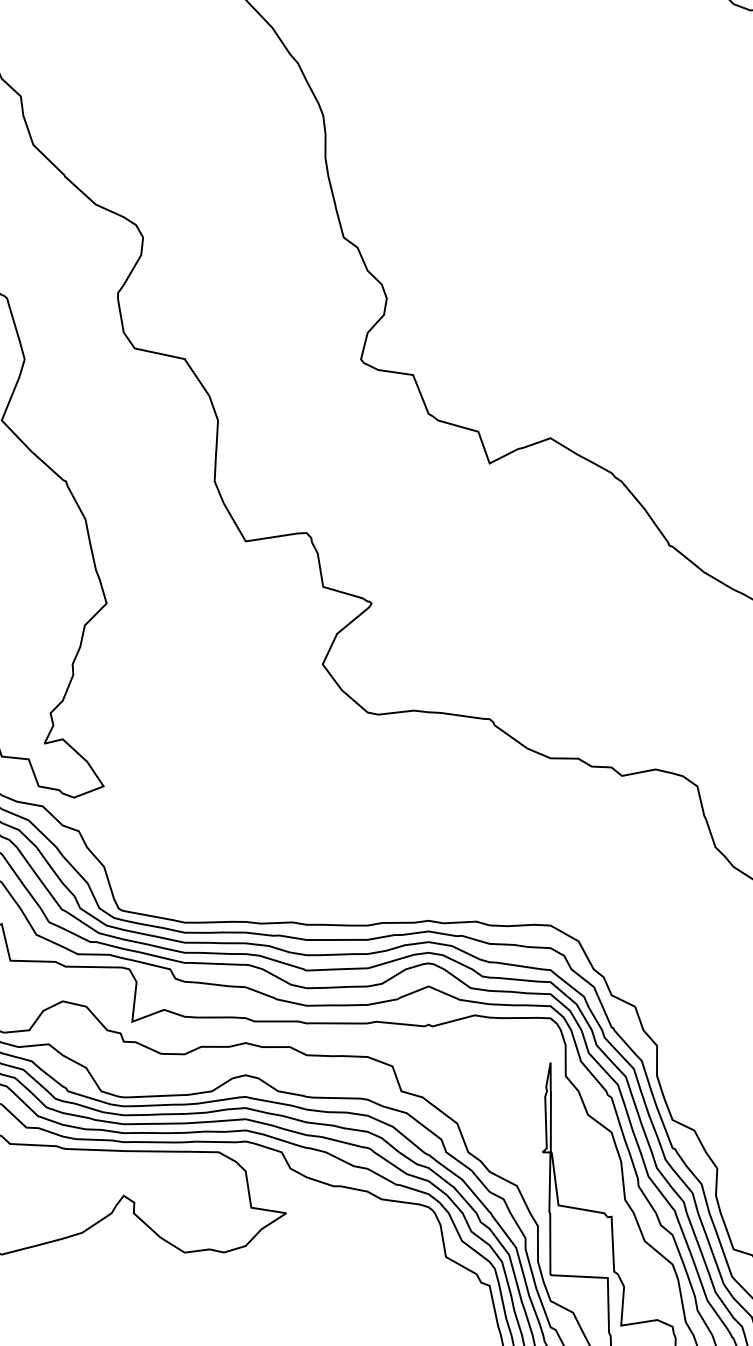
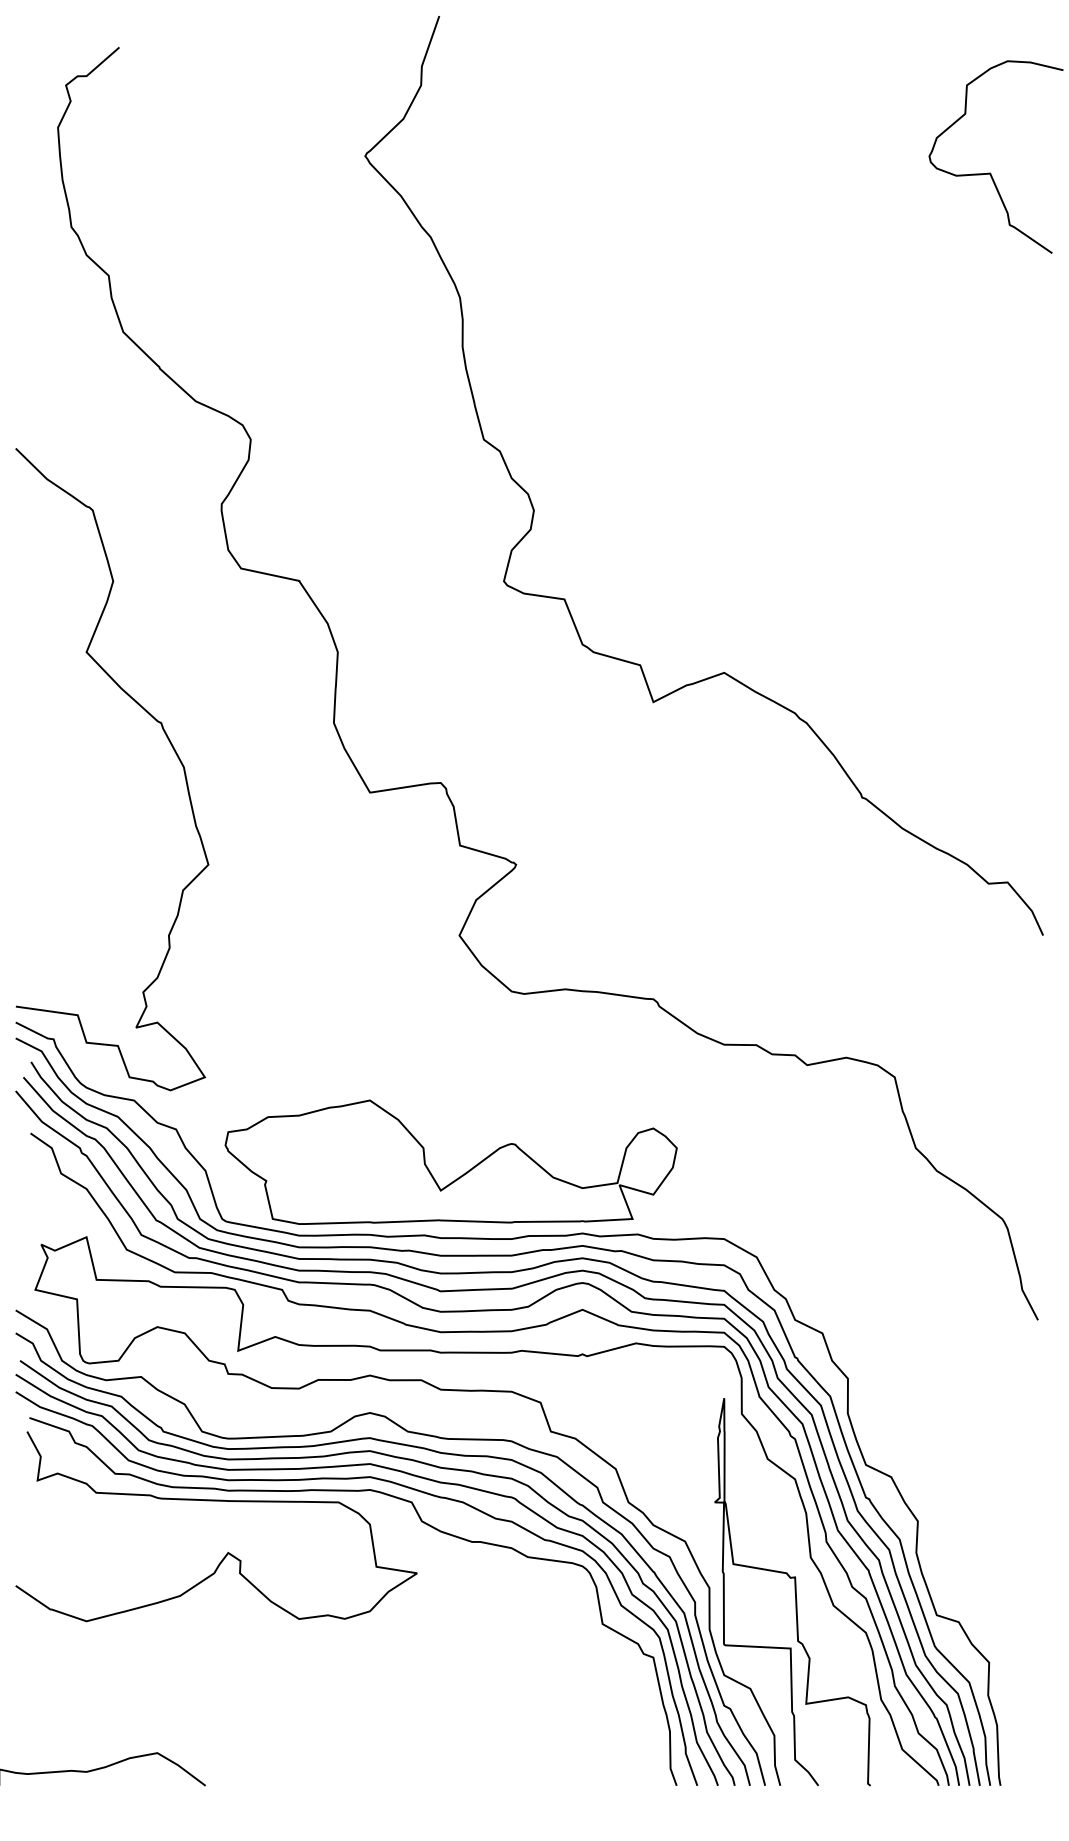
part: (322, 871) -> (459, 1176), added

